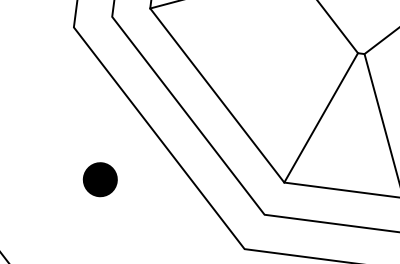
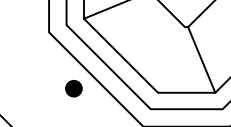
line: (321, 116) -> (171, 59), removed
part: (99, 179) -> (73, 88), moved

